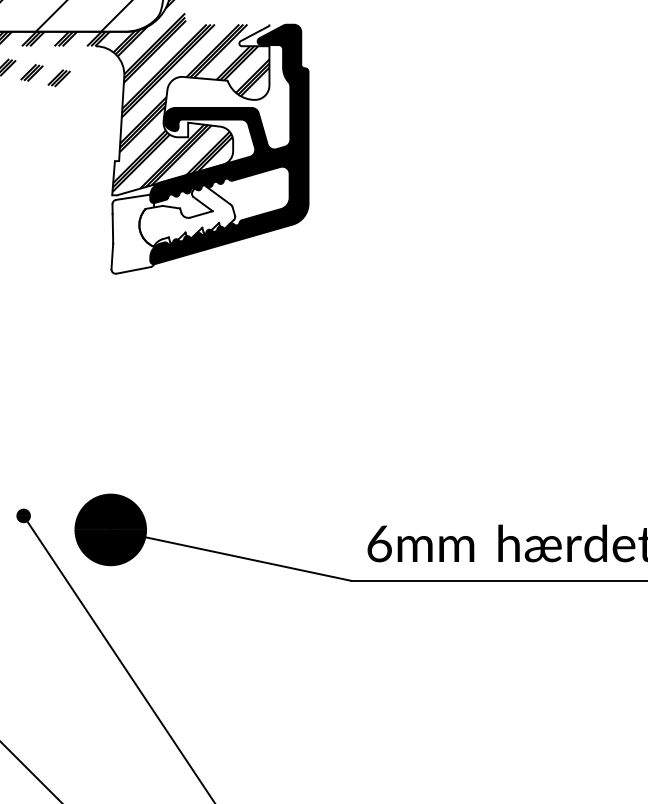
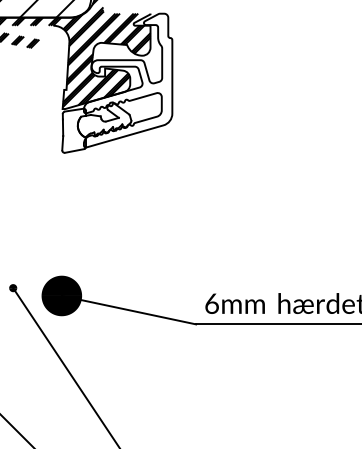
fill: (228, 144) -> (127, 80), removed

